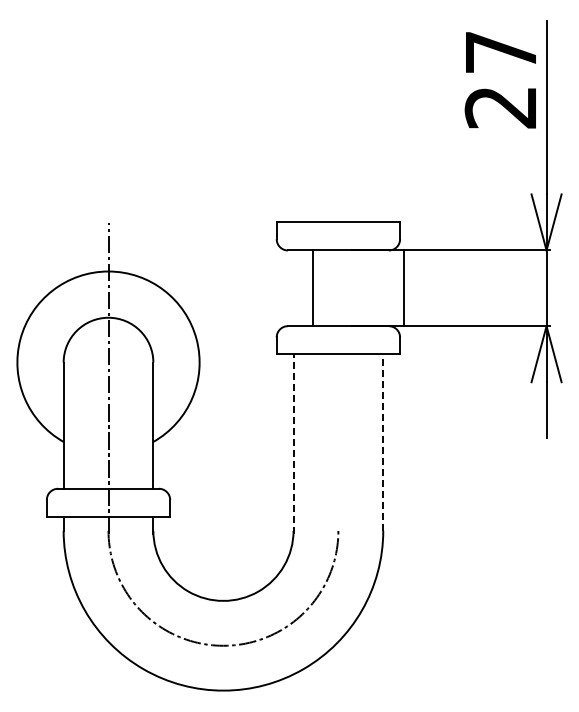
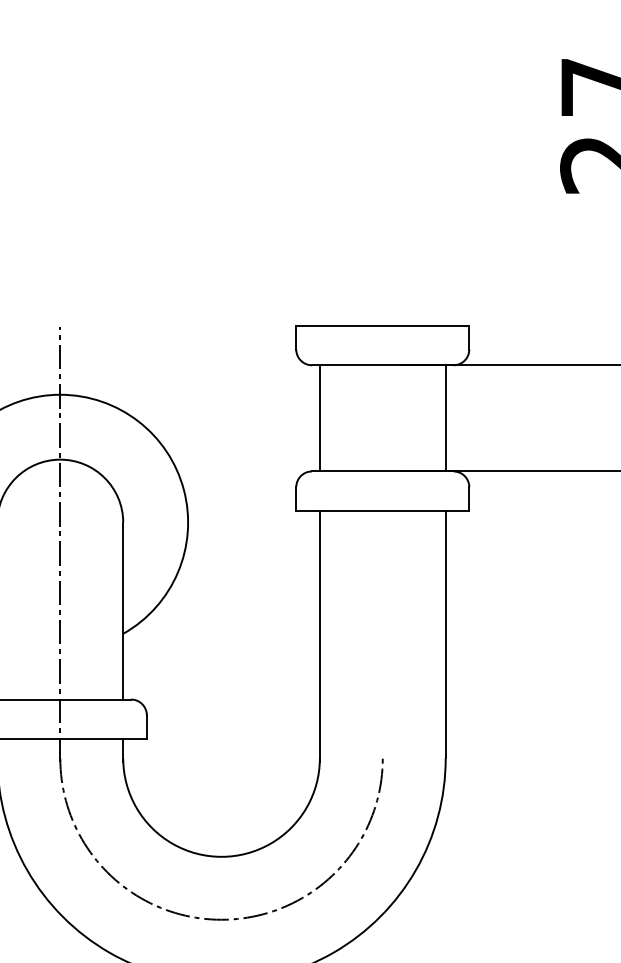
line: (312, 288) -> (319, 418), moved
line: (404, 288) -> (446, 418), moved
line: (383, 441) -> (446, 633), dashed -> solid
line: (293, 443) -> (319, 636), dashed -> solid

